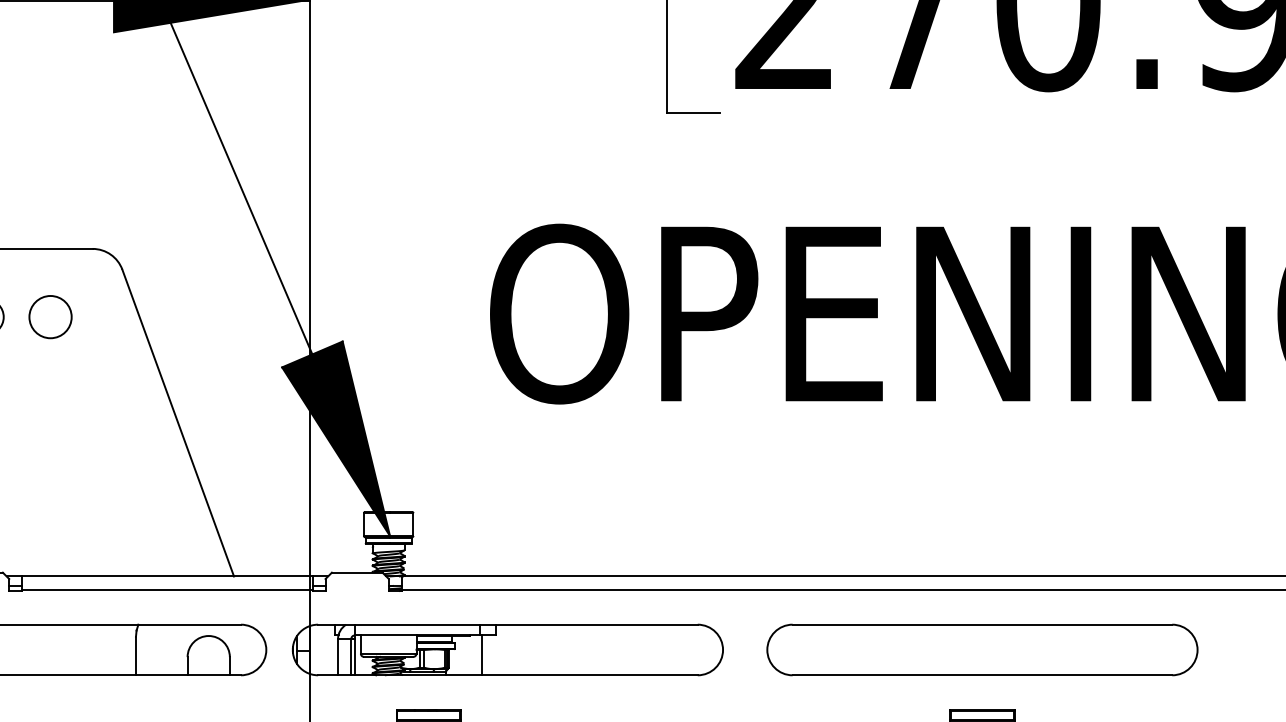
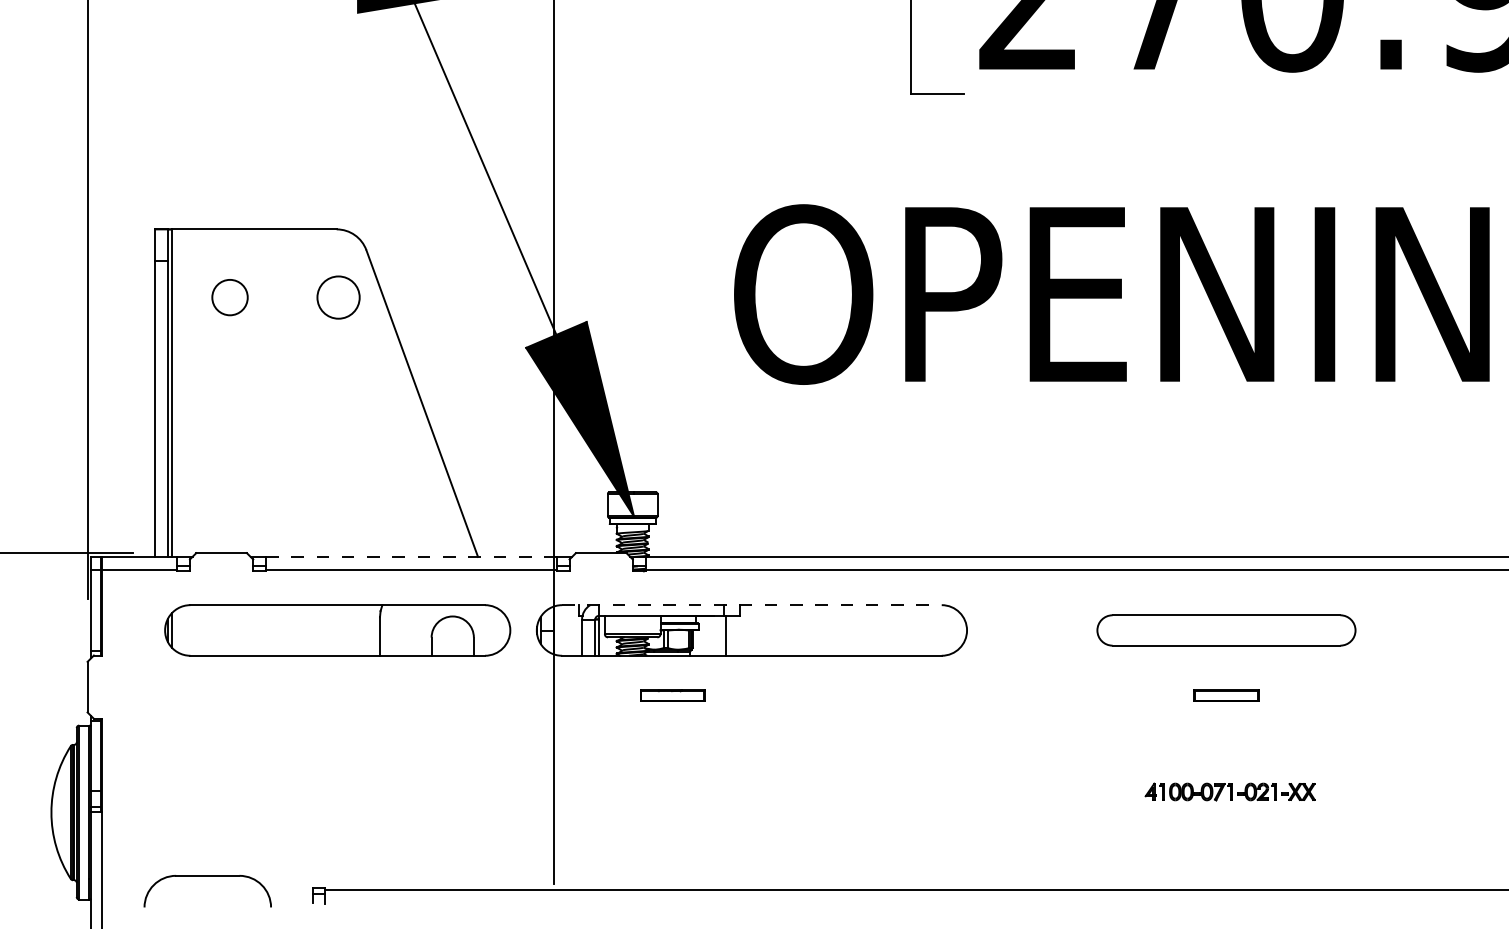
circle: (50, 317) -> (338, 297), moved
line: (167, 576) -> (411, 556), solid -> dashed
line: (507, 625) -> (751, 605), solid -> dashed
part: (982, 650) -> (1226, 630), size x0.6

